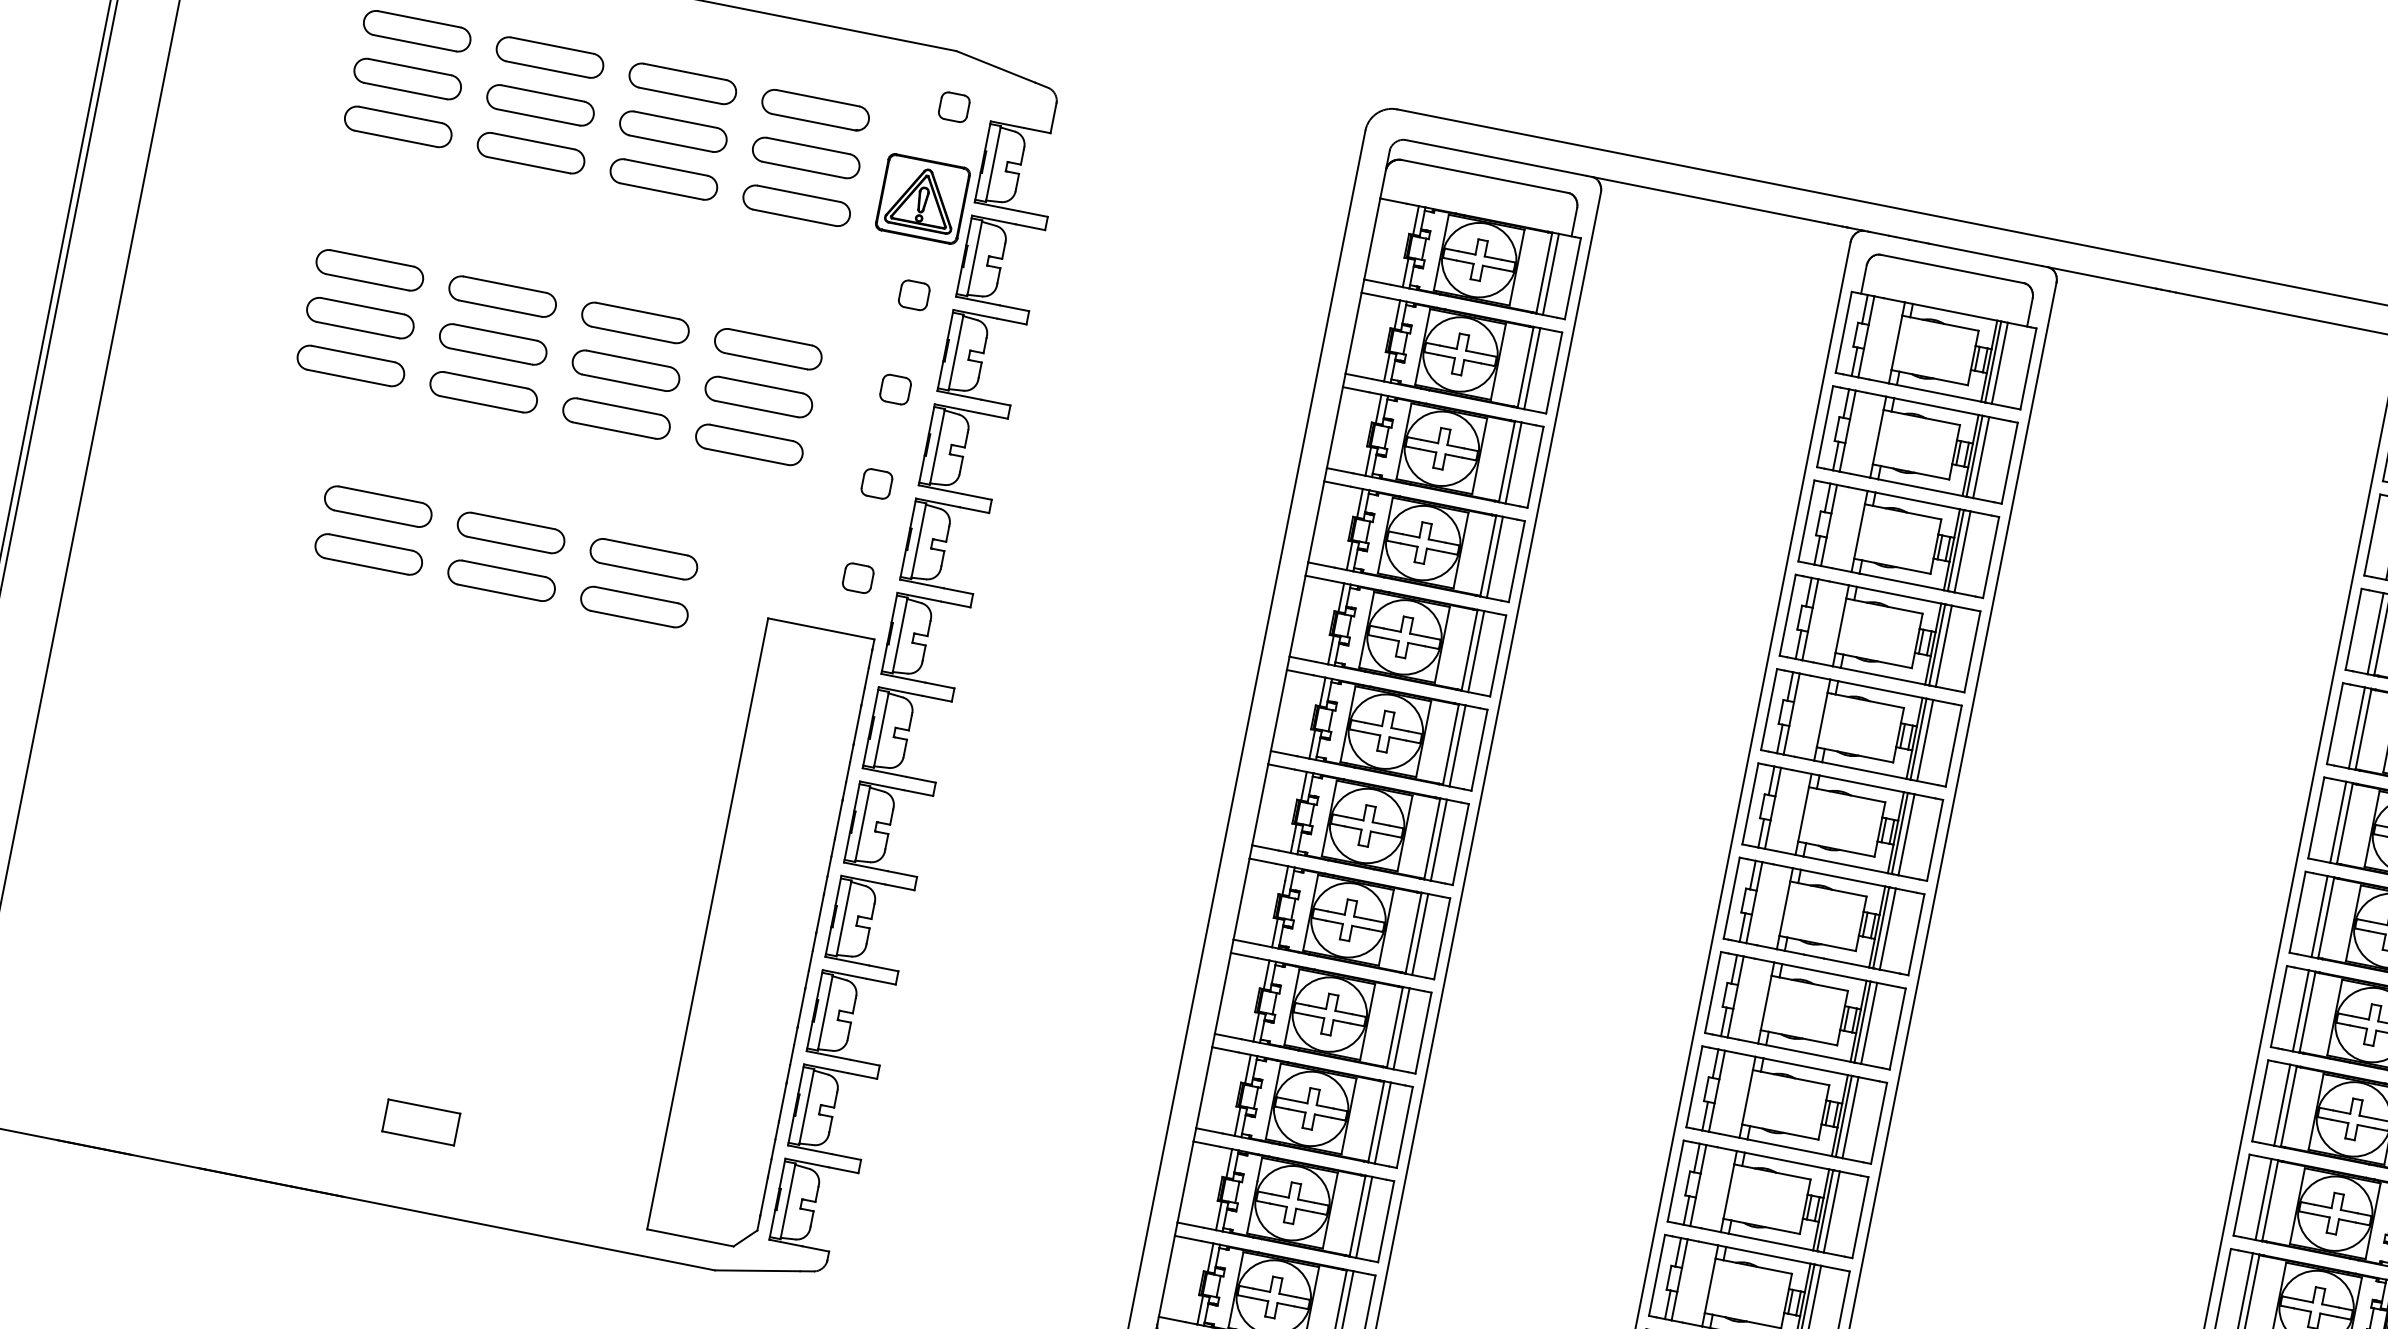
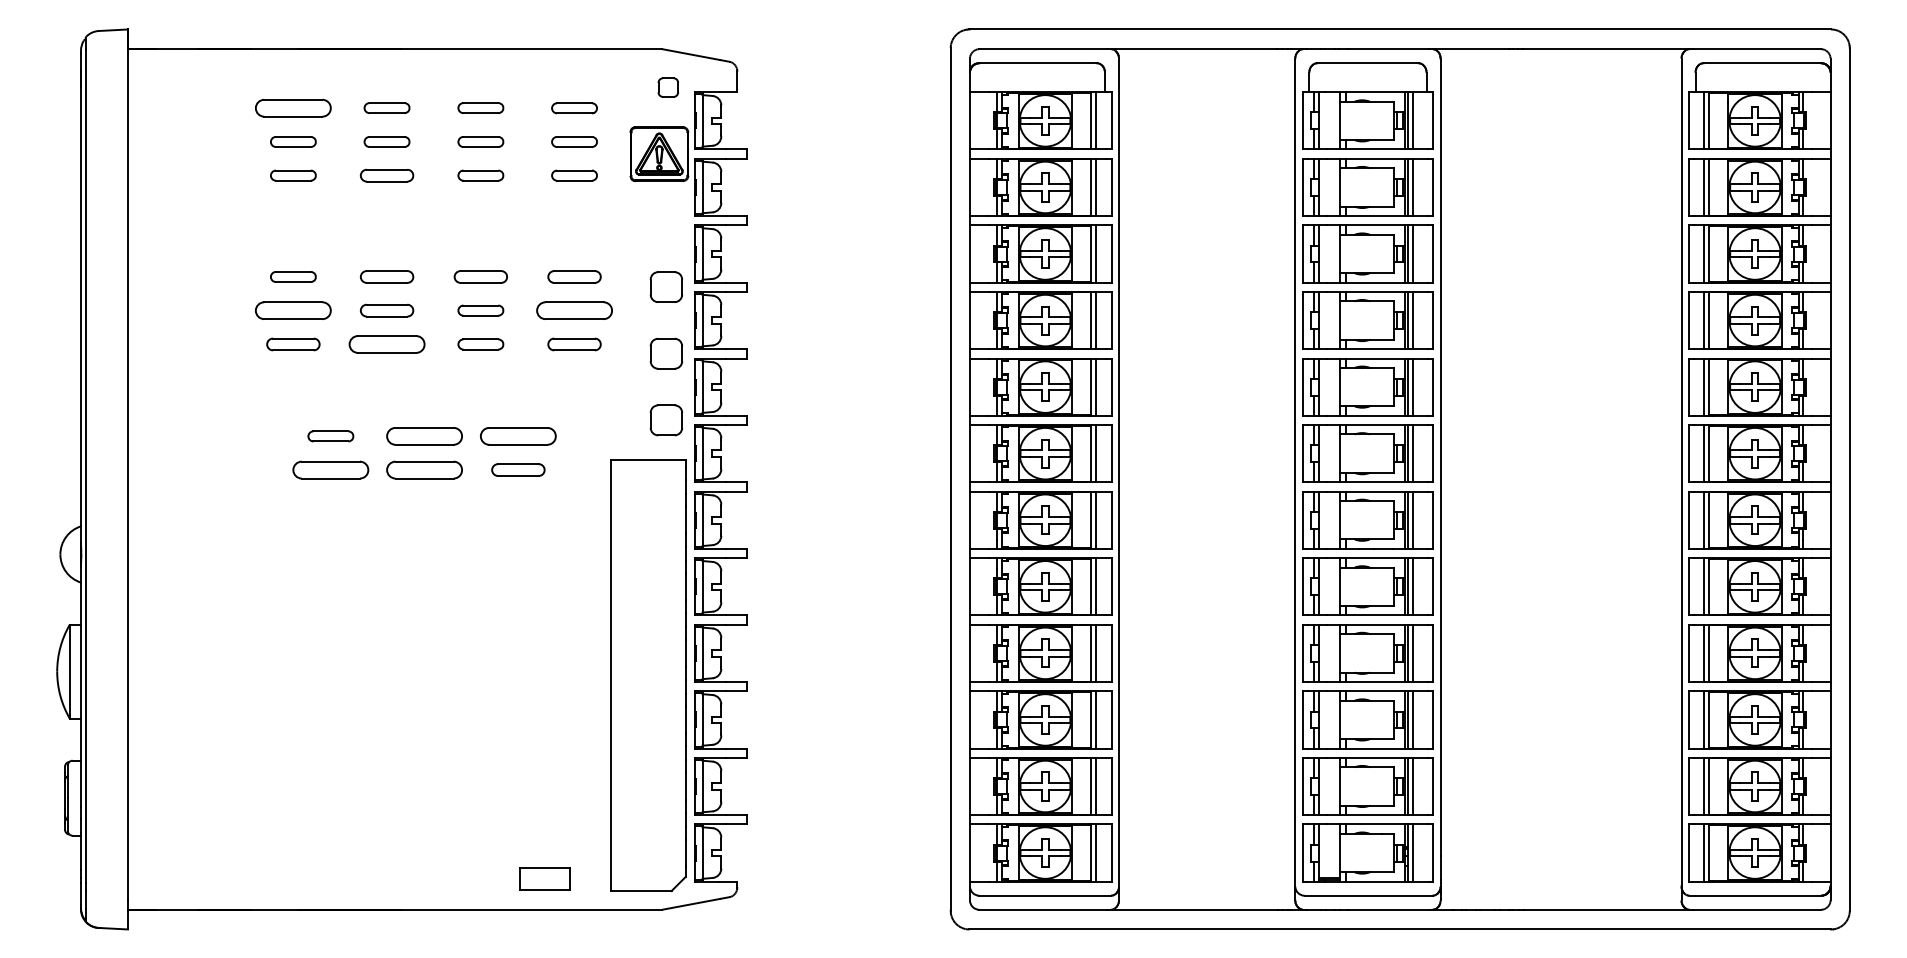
part: (549, 56) -> (386, 107), size x0.6
part: (408, 78) -> (293, 141), size x0.6
part: (682, 82) -> (480, 107), size x0.6
part: (539, 104) -> (386, 141), size x0.6
part: (815, 110) -> (574, 108), size x0.6
part: (398, 126) -> (293, 175), size x0.6
part: (673, 130) -> (480, 141), size x0.6
part: (530, 152) -> (386, 175), size x0.7
part: (806, 157) -> (574, 141), size x0.6
part: (663, 179) -> (480, 175), size x0.6
part: (796, 205) -> (574, 175), size x0.6
part: (370, 269) -> (293, 276), size x0.6
part: (501, 295) -> (386, 276), size x0.7
part: (914, 295) -> (666, 220), removed
part: (635, 322) -> (480, 276), size x0.7
part: (492, 343) -> (386, 310), size x0.7
part: (768, 348) -> (574, 276), size x0.7
part: (351, 366) -> (293, 344), size x0.7
part: (625, 370) -> (480, 310), size x0.6
part: (895, 389) -> (666, 287), size x1.6
part: (616, 418) -> (480, 344), size x0.6
part: (749, 444) -> (574, 344), size x0.7
part: (877, 483) -> (666, 353), size x1.6
part: (377, 506) -> (330, 436), size x0.6
part: (858, 578) -> (666, 420), size x1.6
part: (634, 606) -> (518, 469), size x0.7
part: (420, 1121) -> (544, 878), moved

